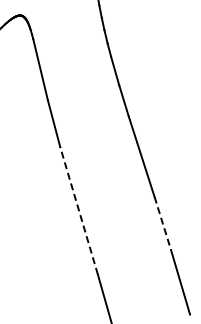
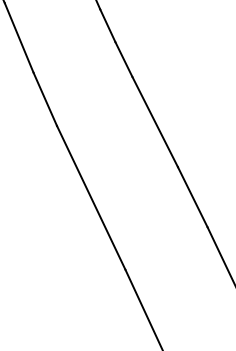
line: (78, 210) -> (90, 197), dashed -> solid
line: (162, 223) -> (192, 197), dashed -> solid

